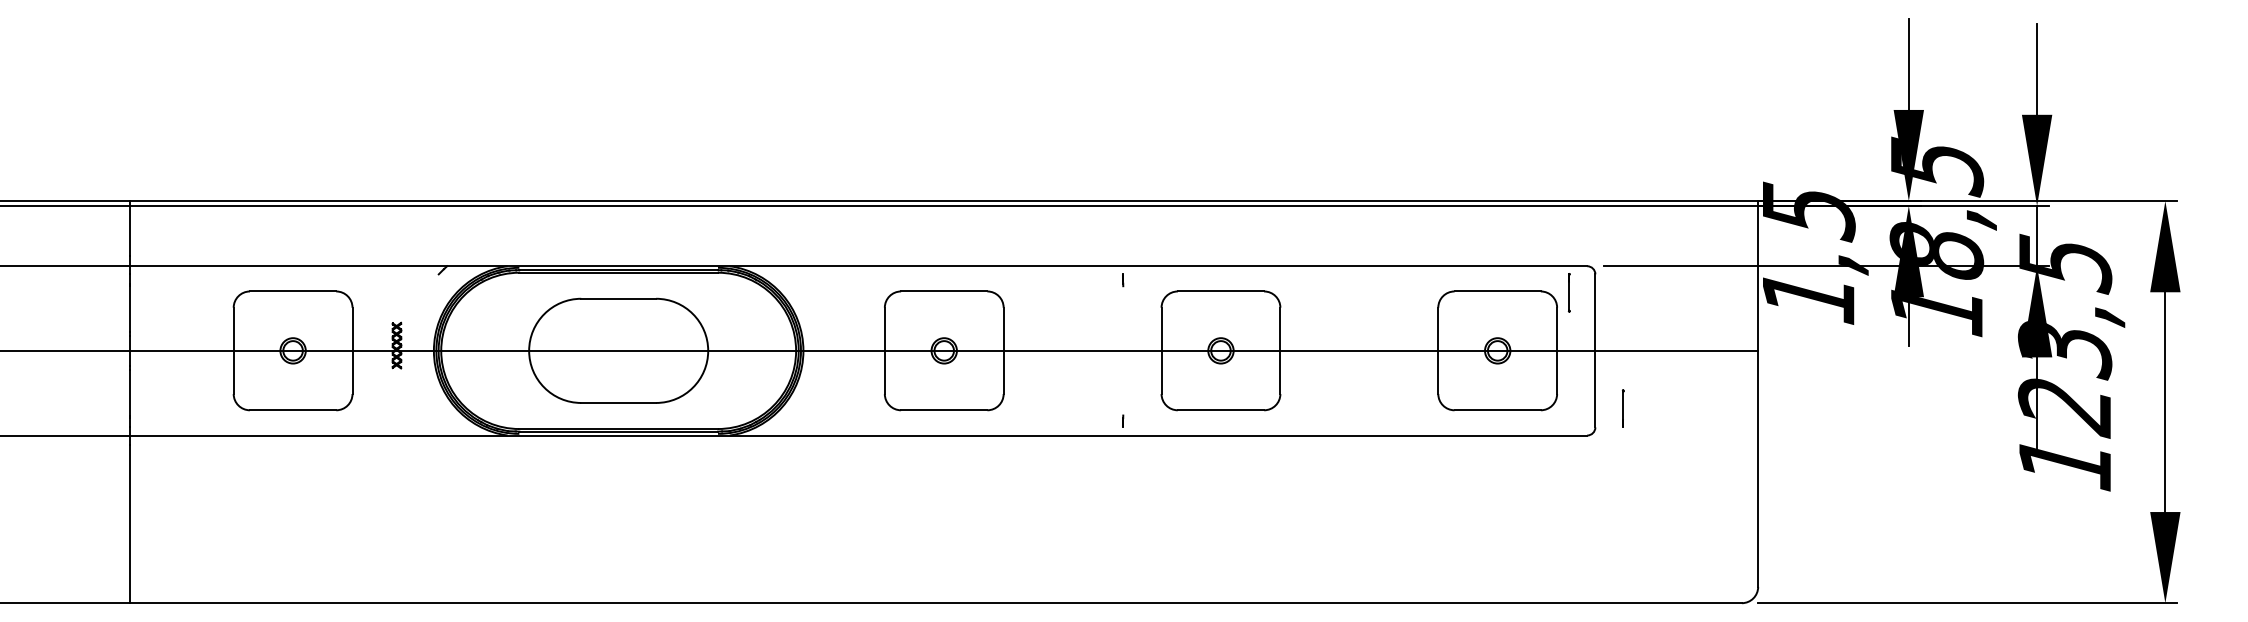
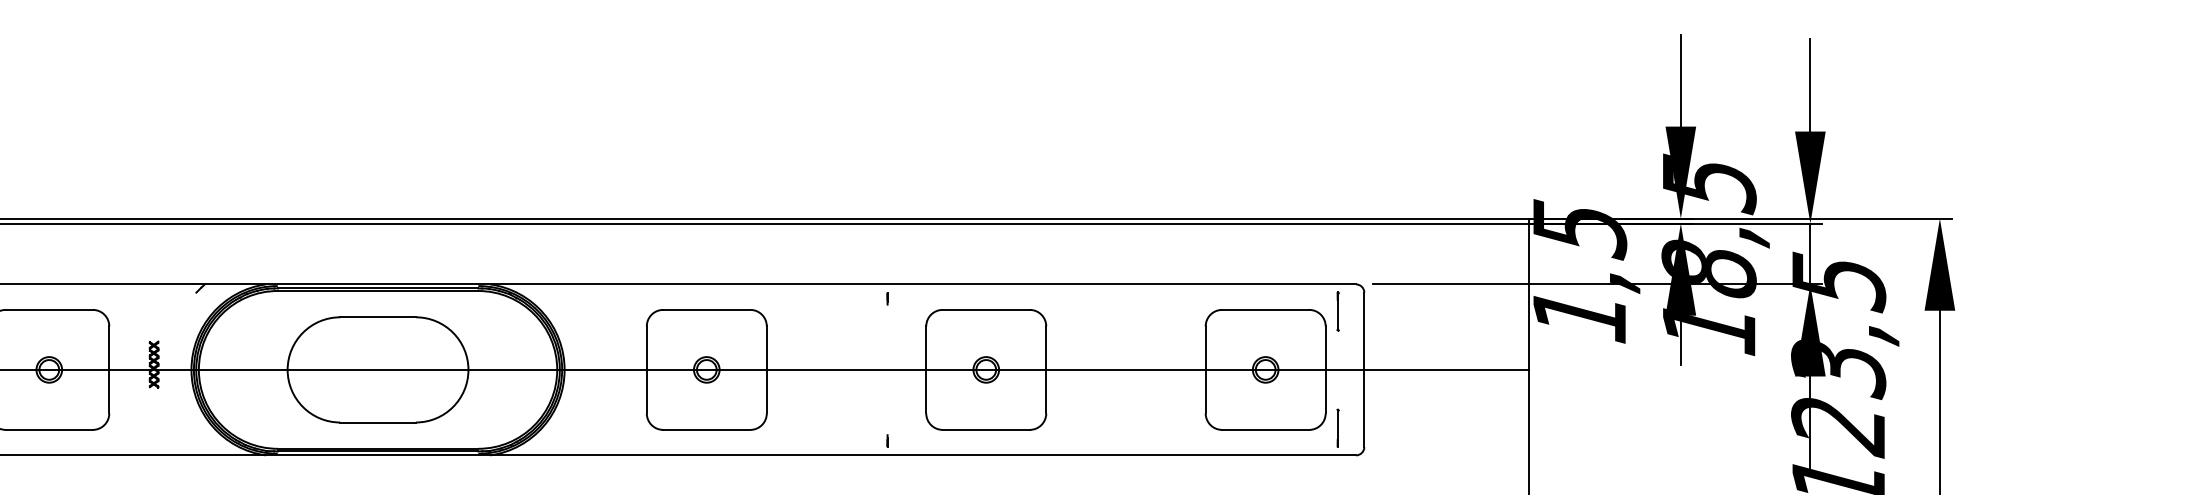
line: (1623, 408) -> (1338, 428), moved

